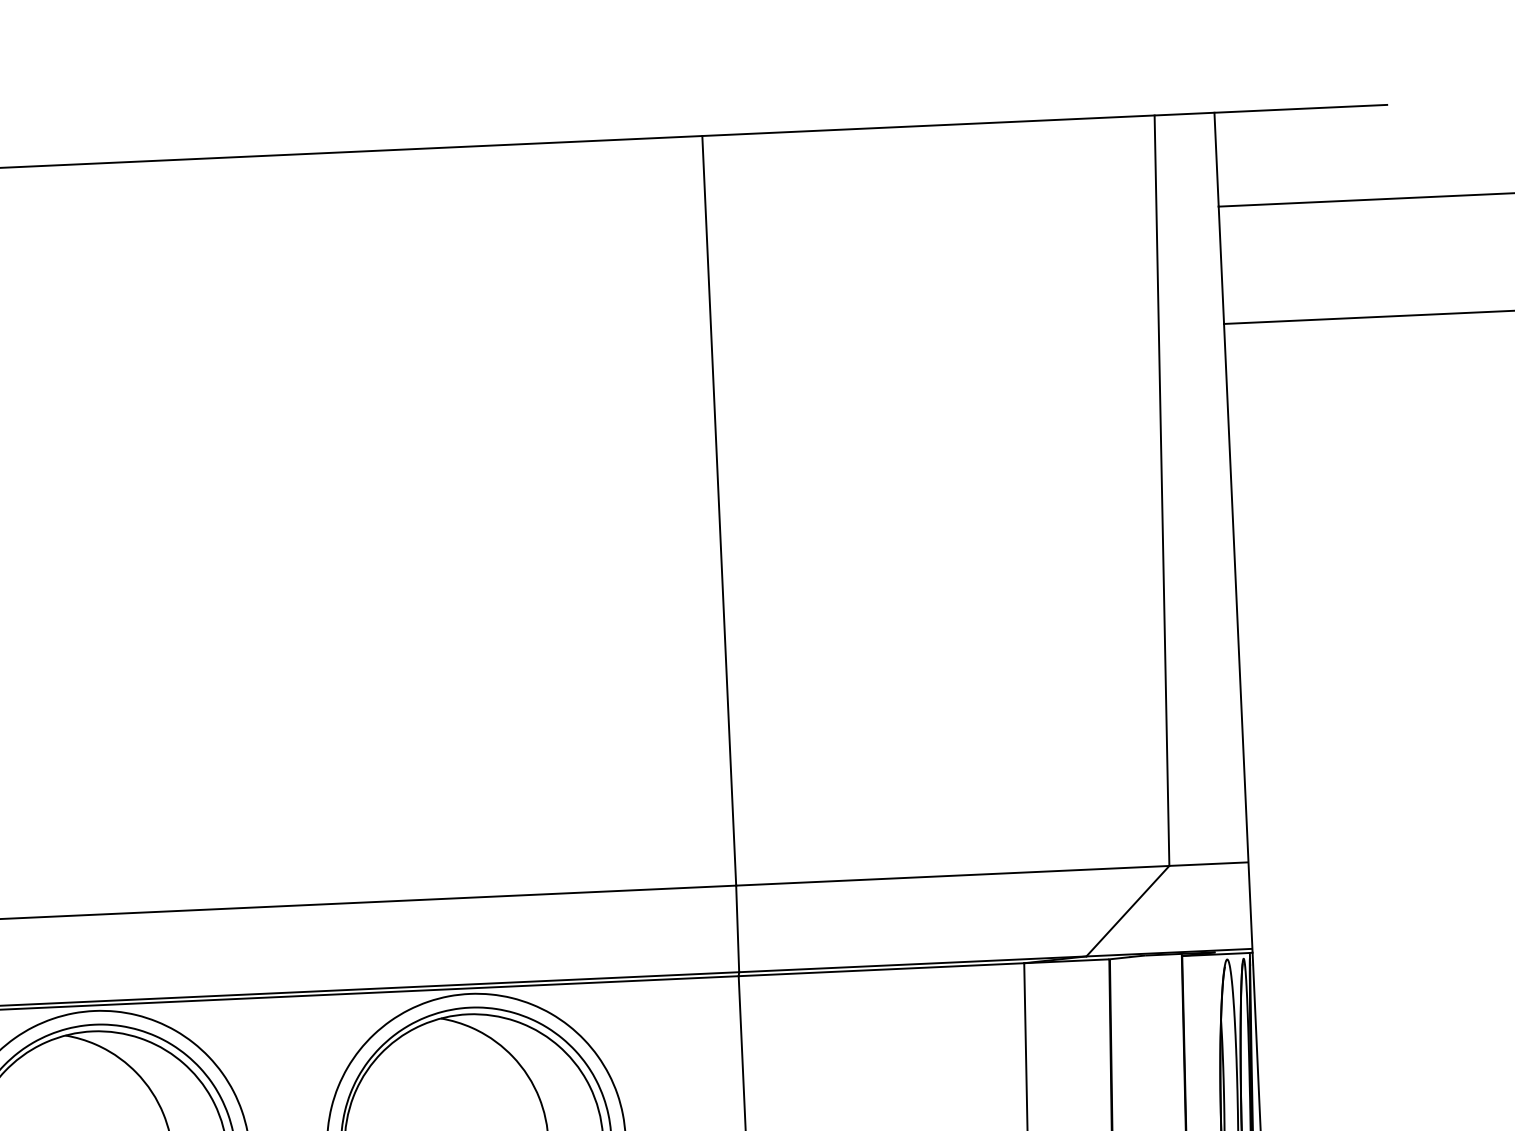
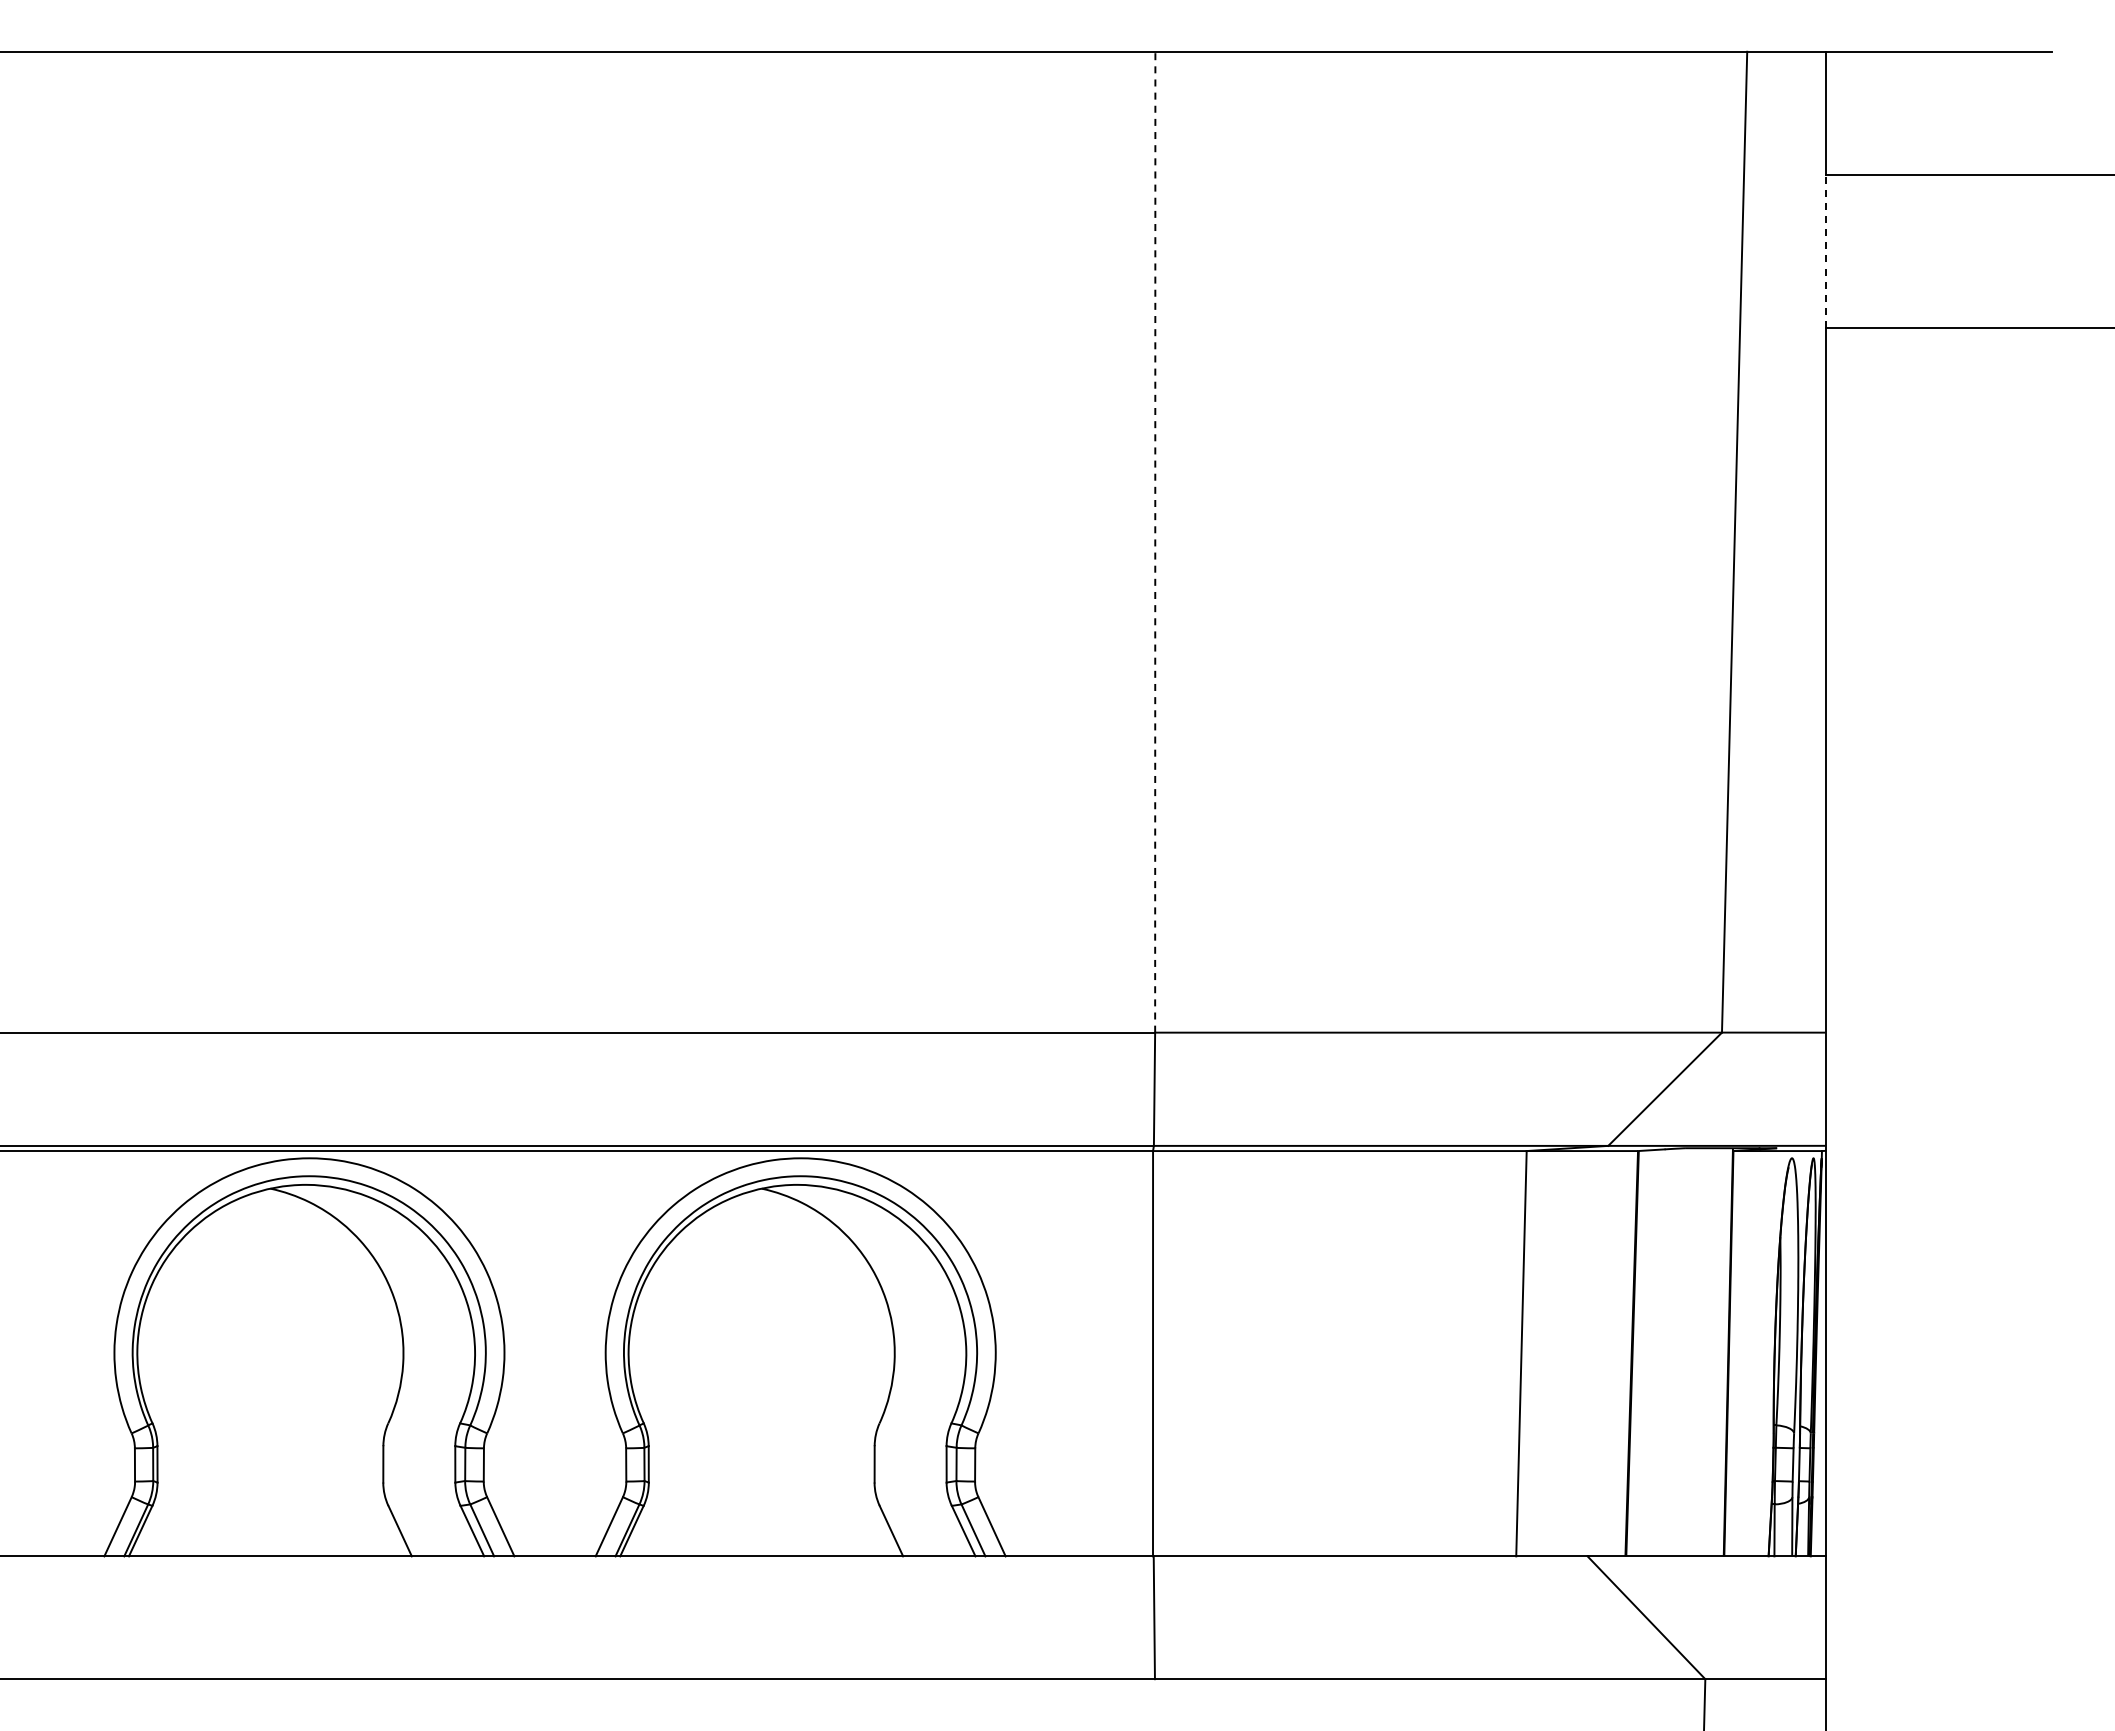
line: (1221, 265) -> (1825, 251), solid -> dashed
line: (719, 510) -> (1155, 541), solid -> dashed

